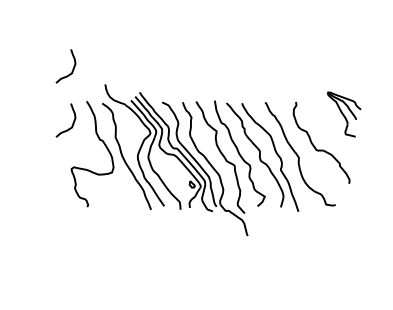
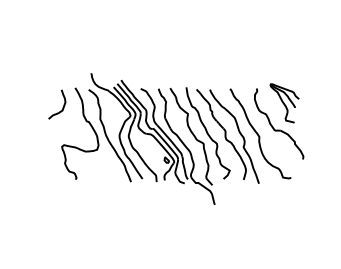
curve: (72, 69) -> (62, 60), removed
part: (343, 114) -> (284, 103), moved

